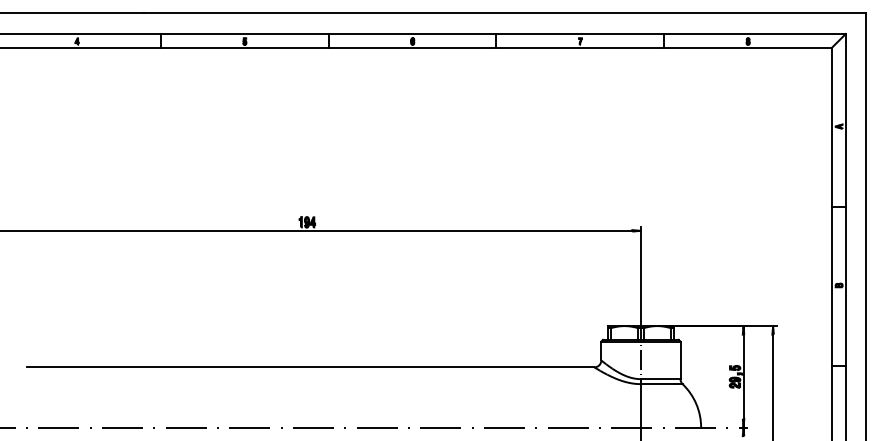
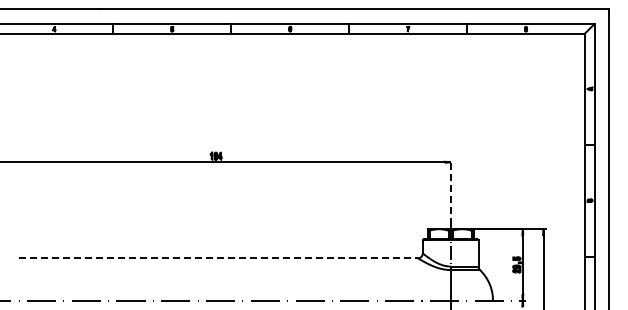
line: (640, 273) -> (450, 192), solid -> dashed
line: (310, 367) -> (218, 258), solid -> dashed

